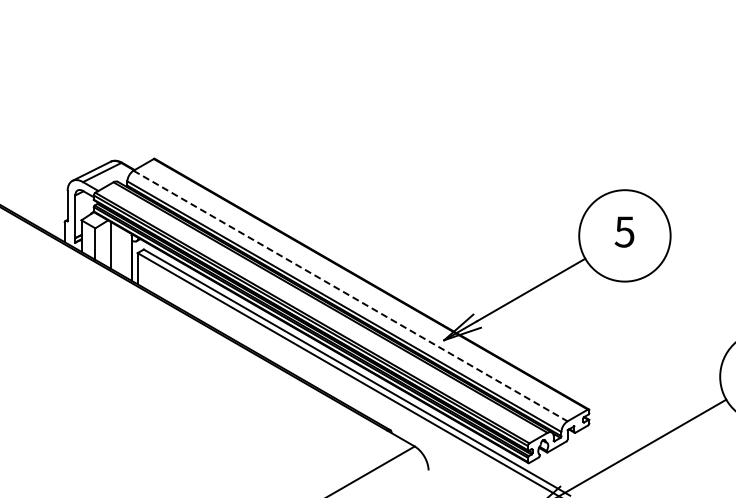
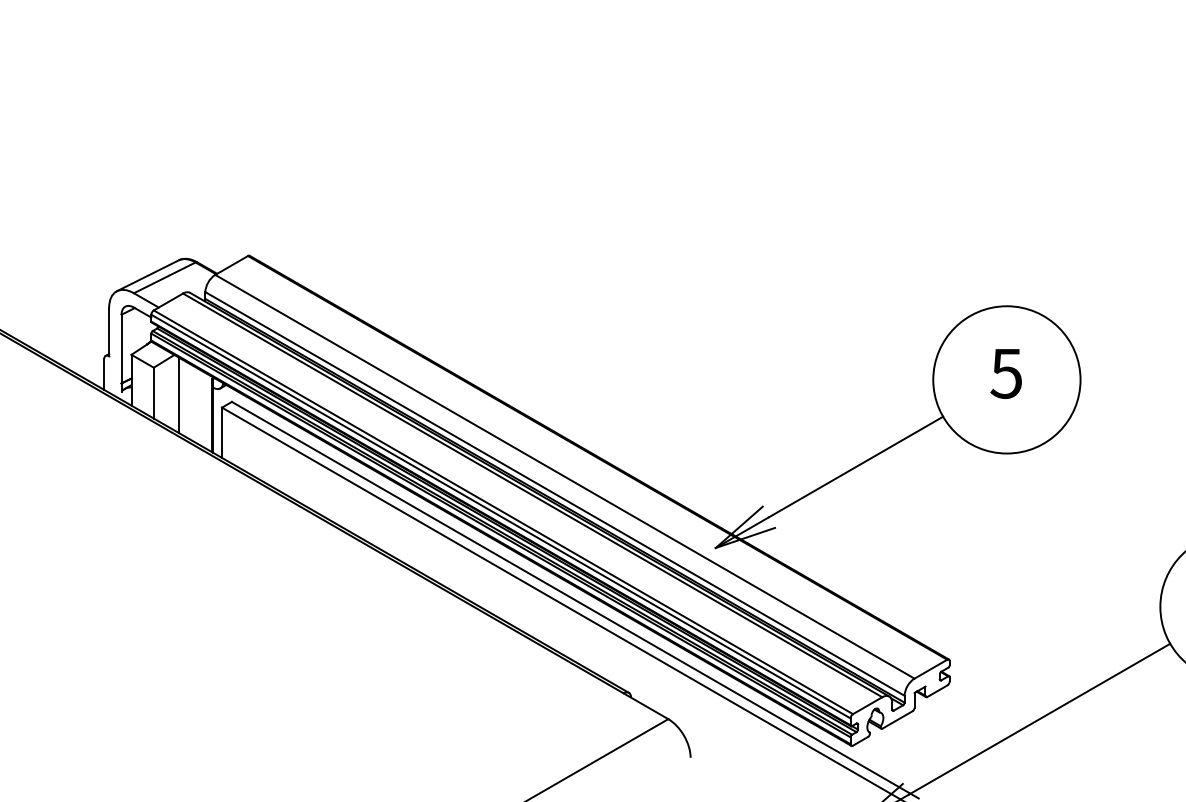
line: (350, 296) -> (564, 477), dashed -> solid

